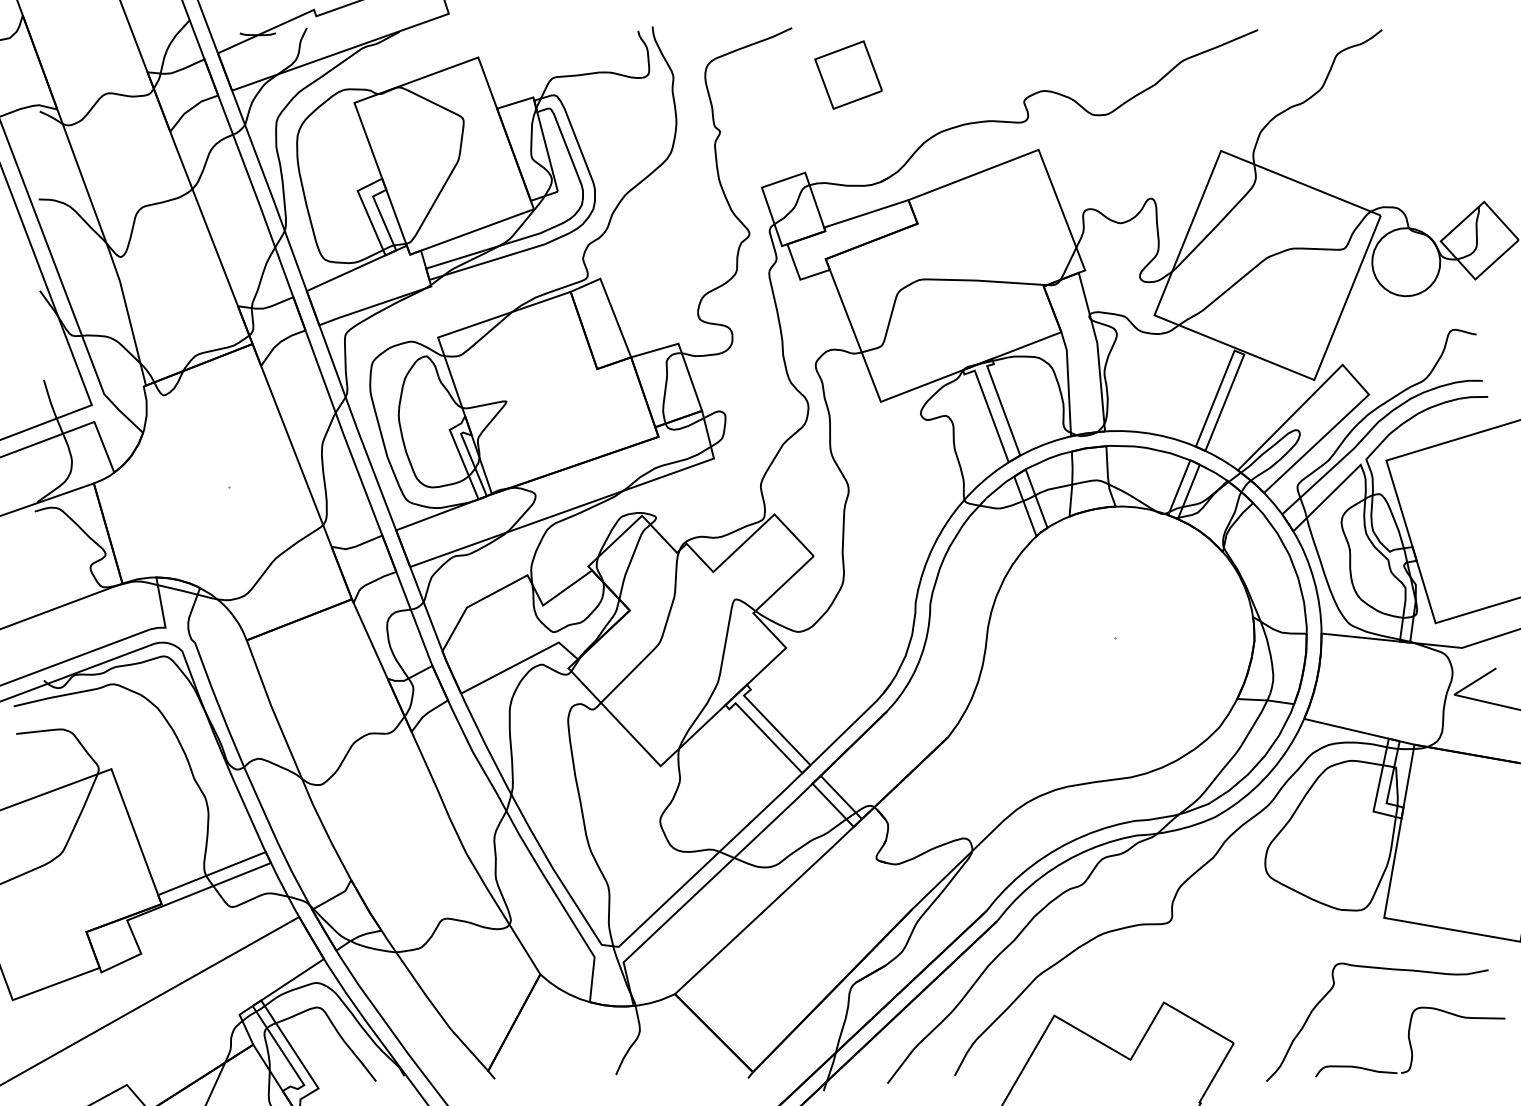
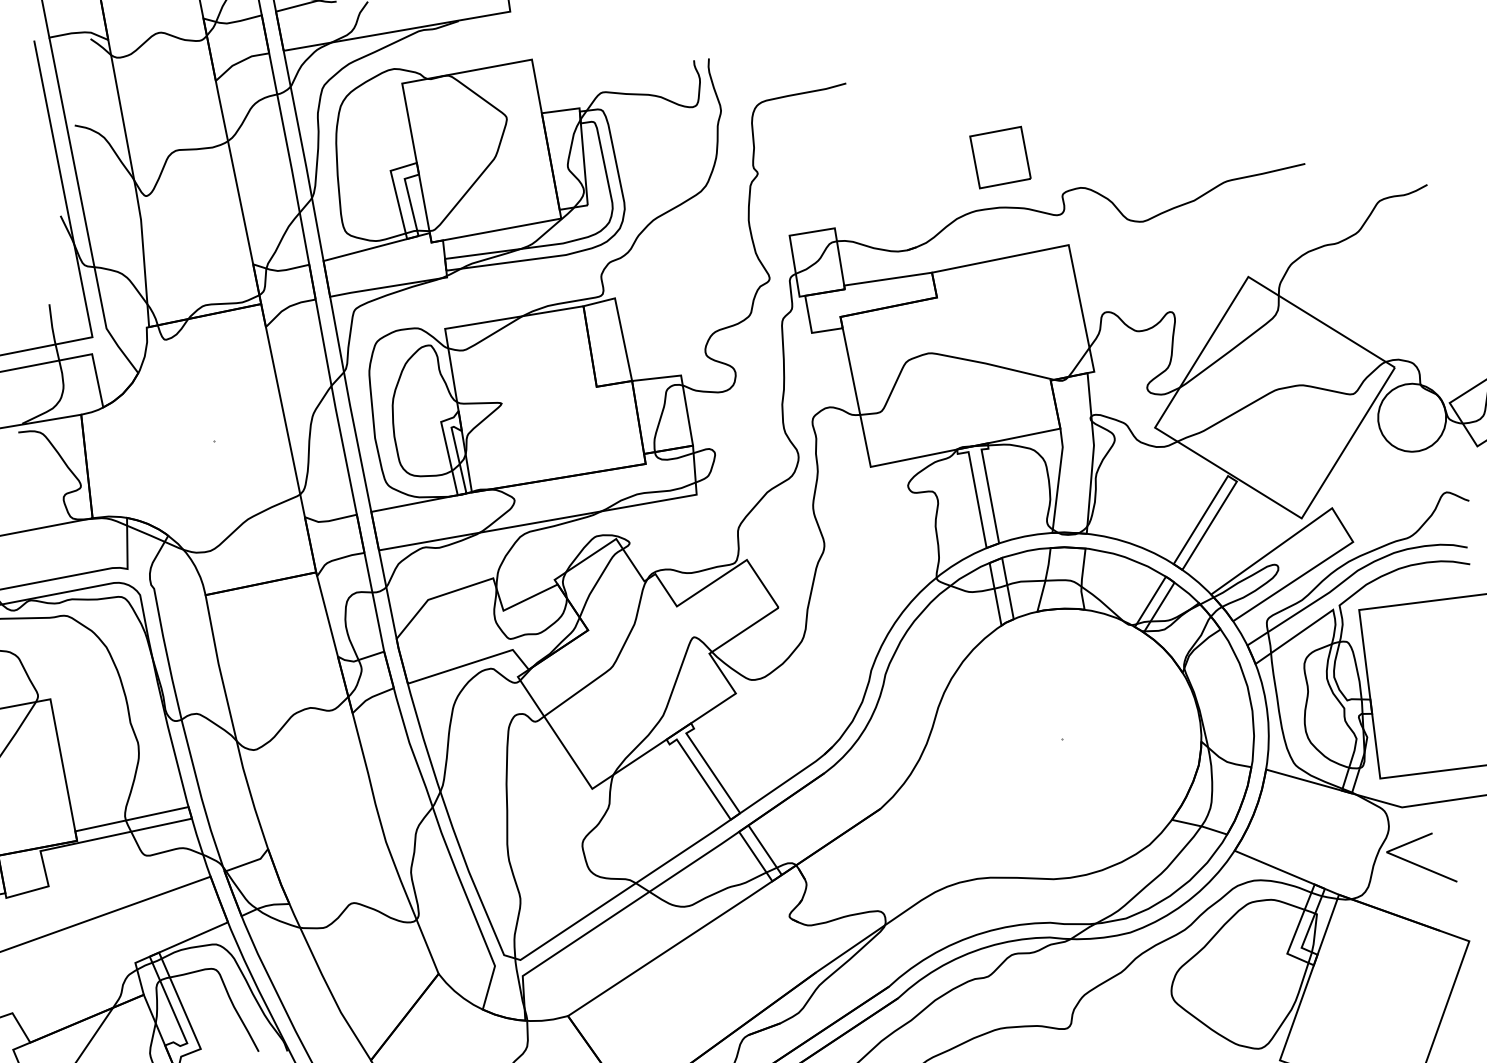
part: (848, 74) -> (1000, 156), moved

